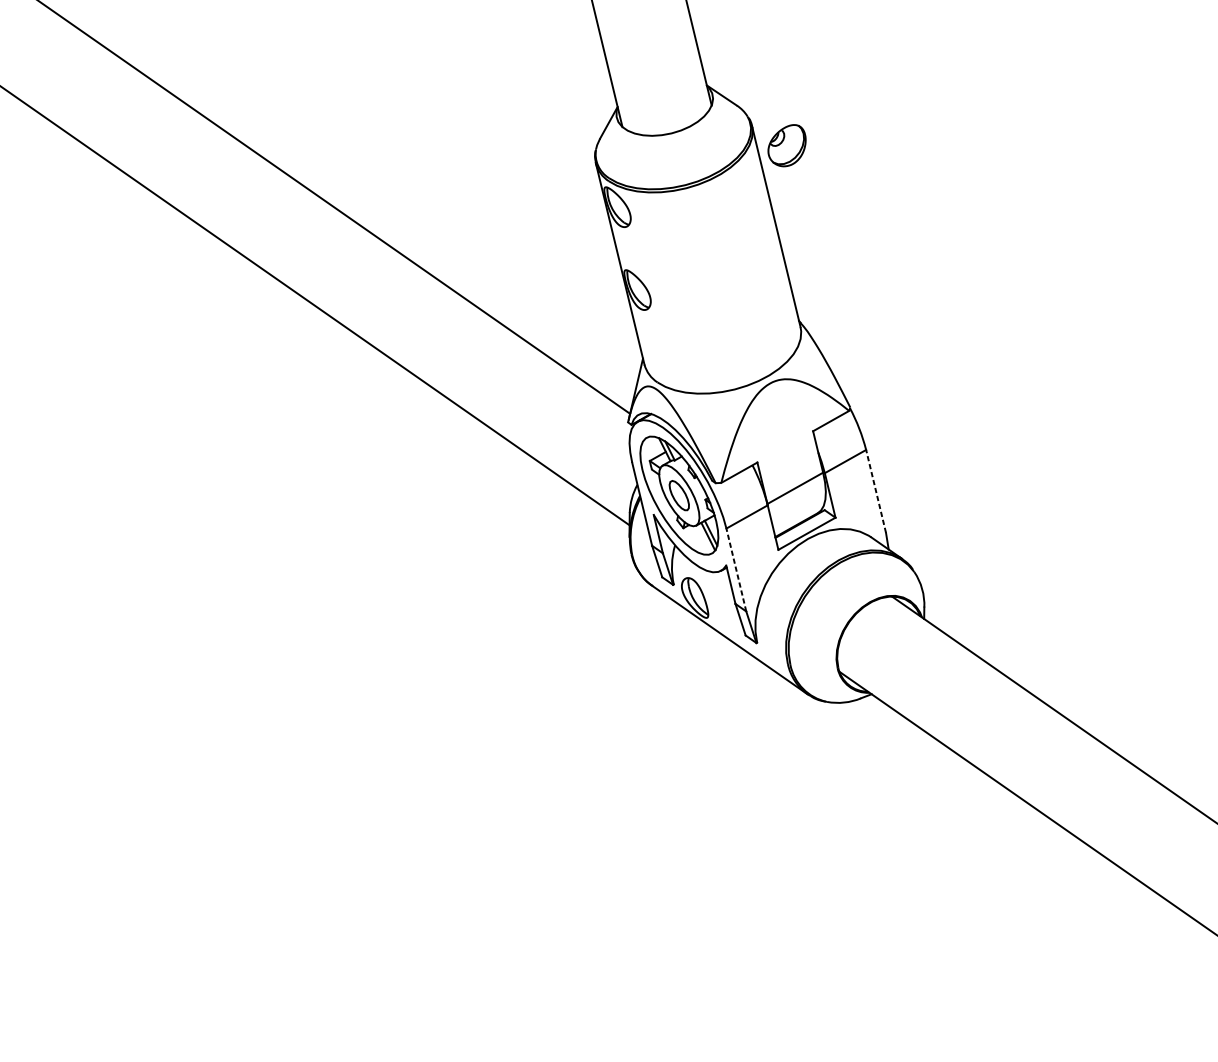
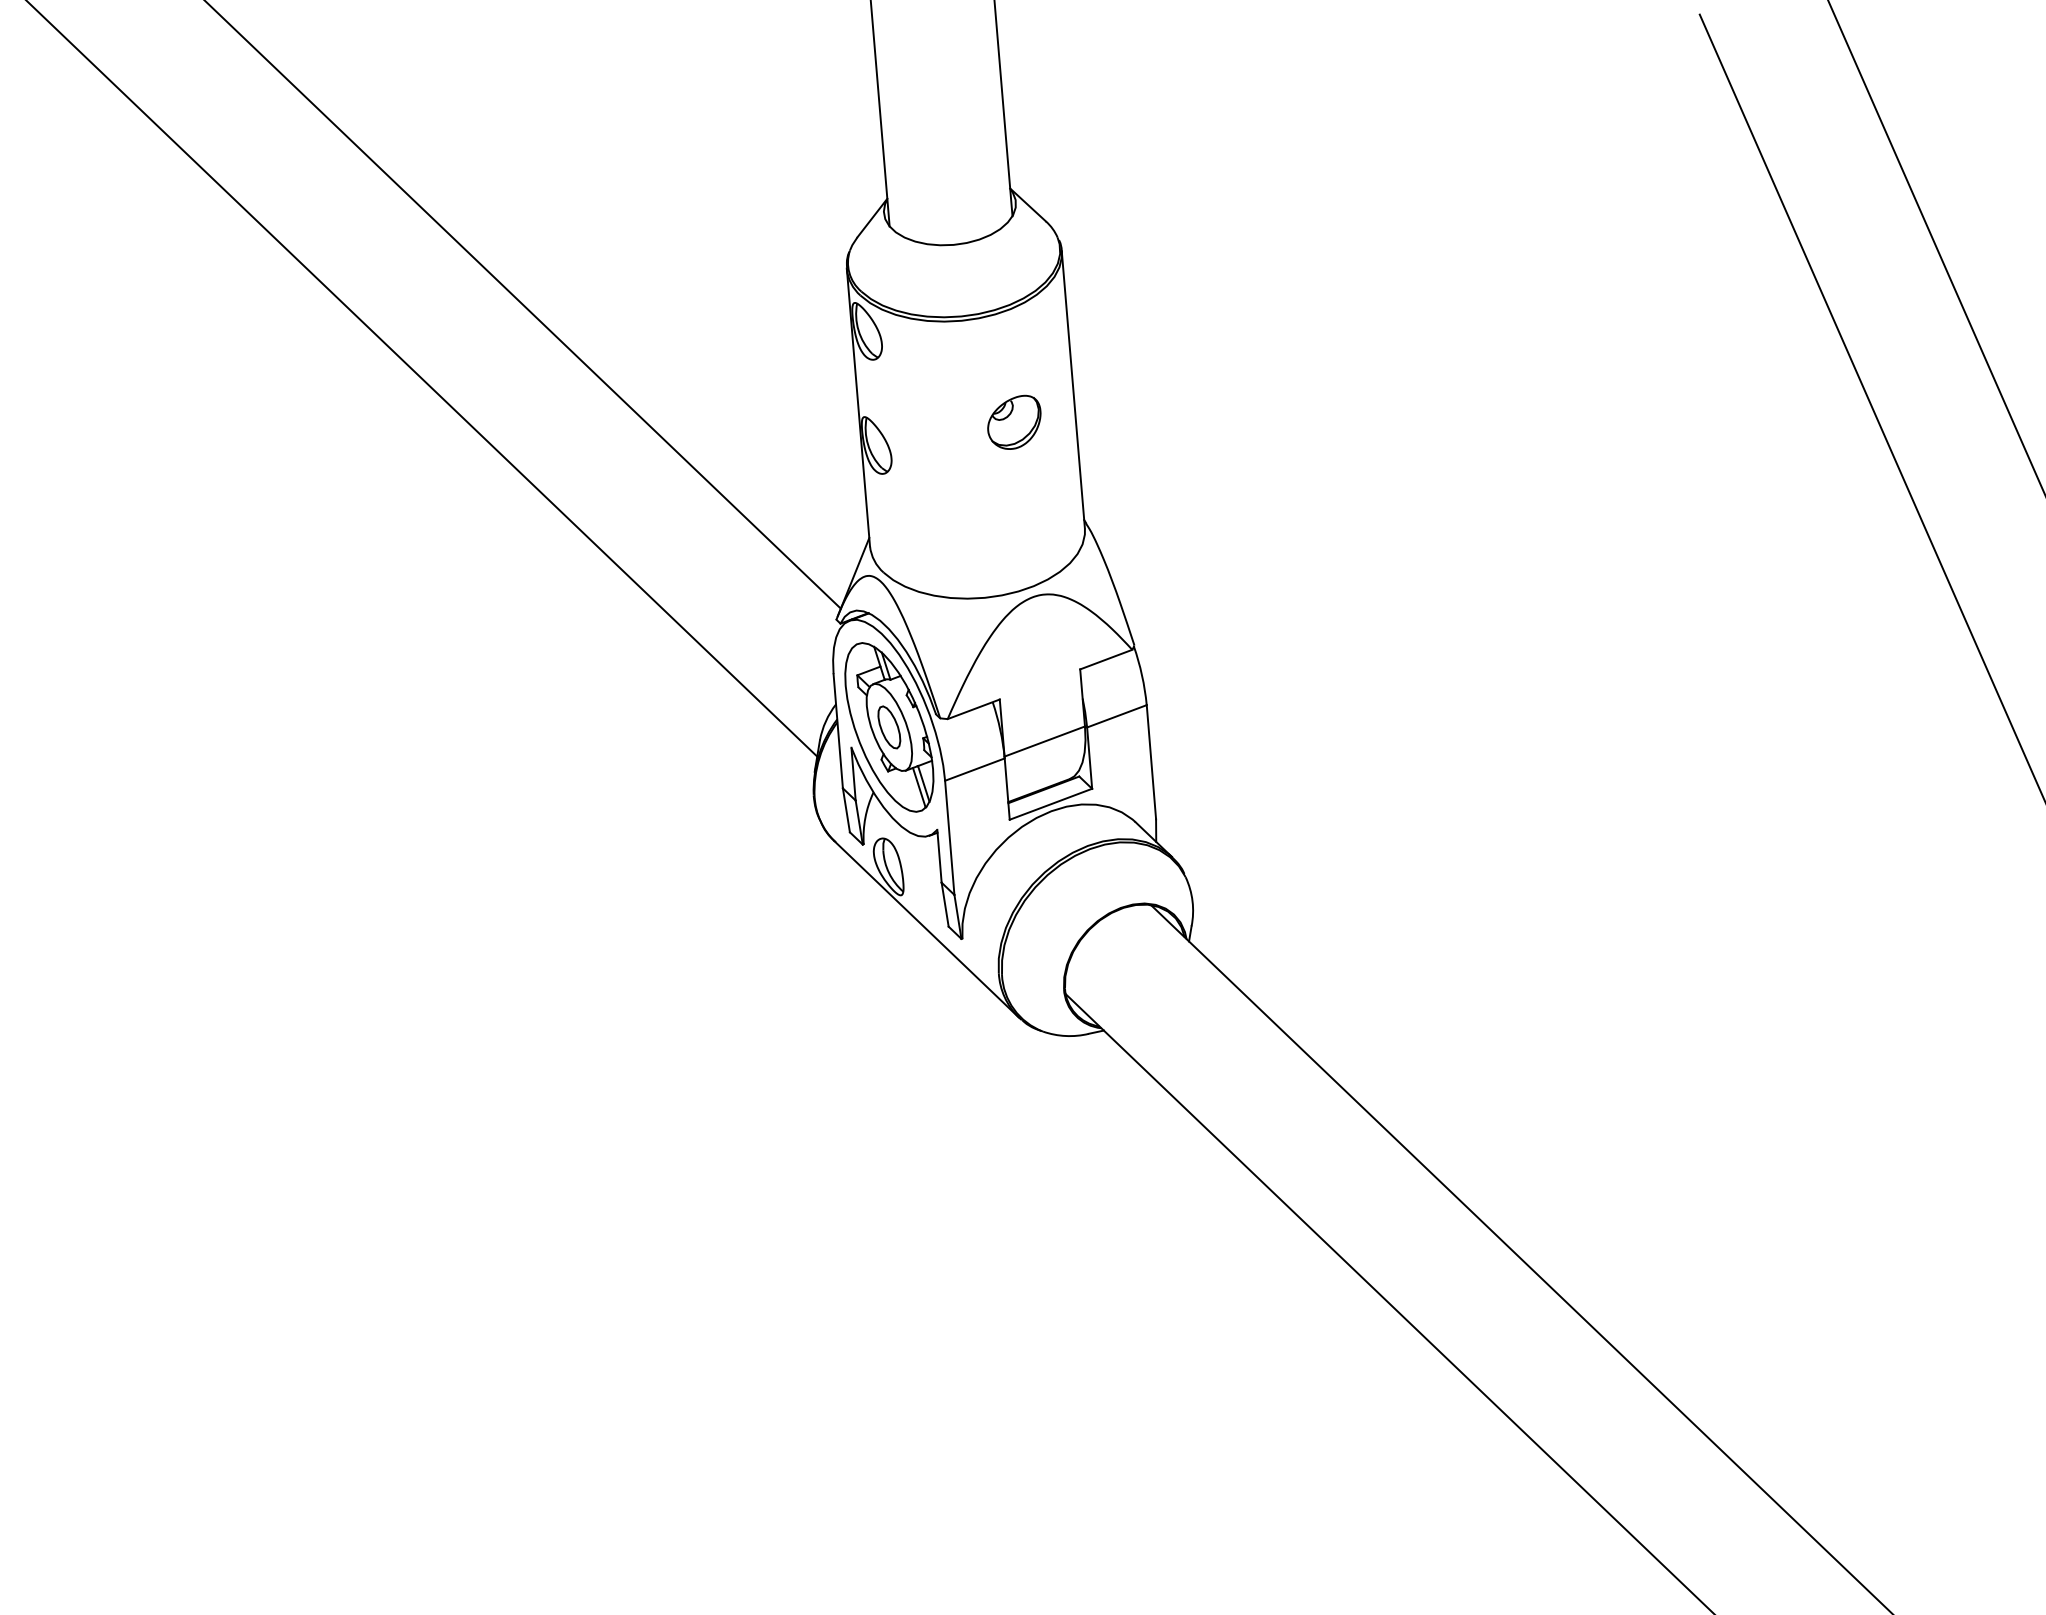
part: (787, 145) -> (1014, 421), moved
line: (876, 490) -> (1151, 761), dashed -> solid
line: (736, 569) -> (949, 837), dashed -> solid

